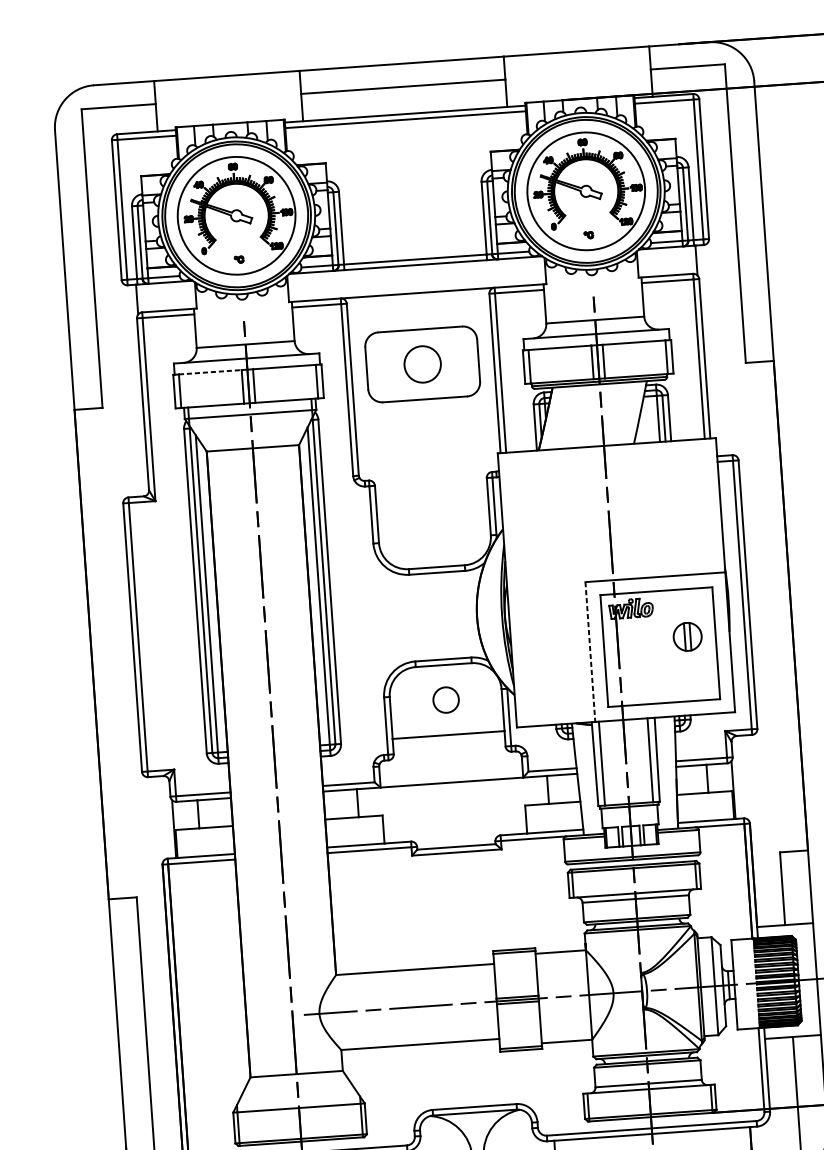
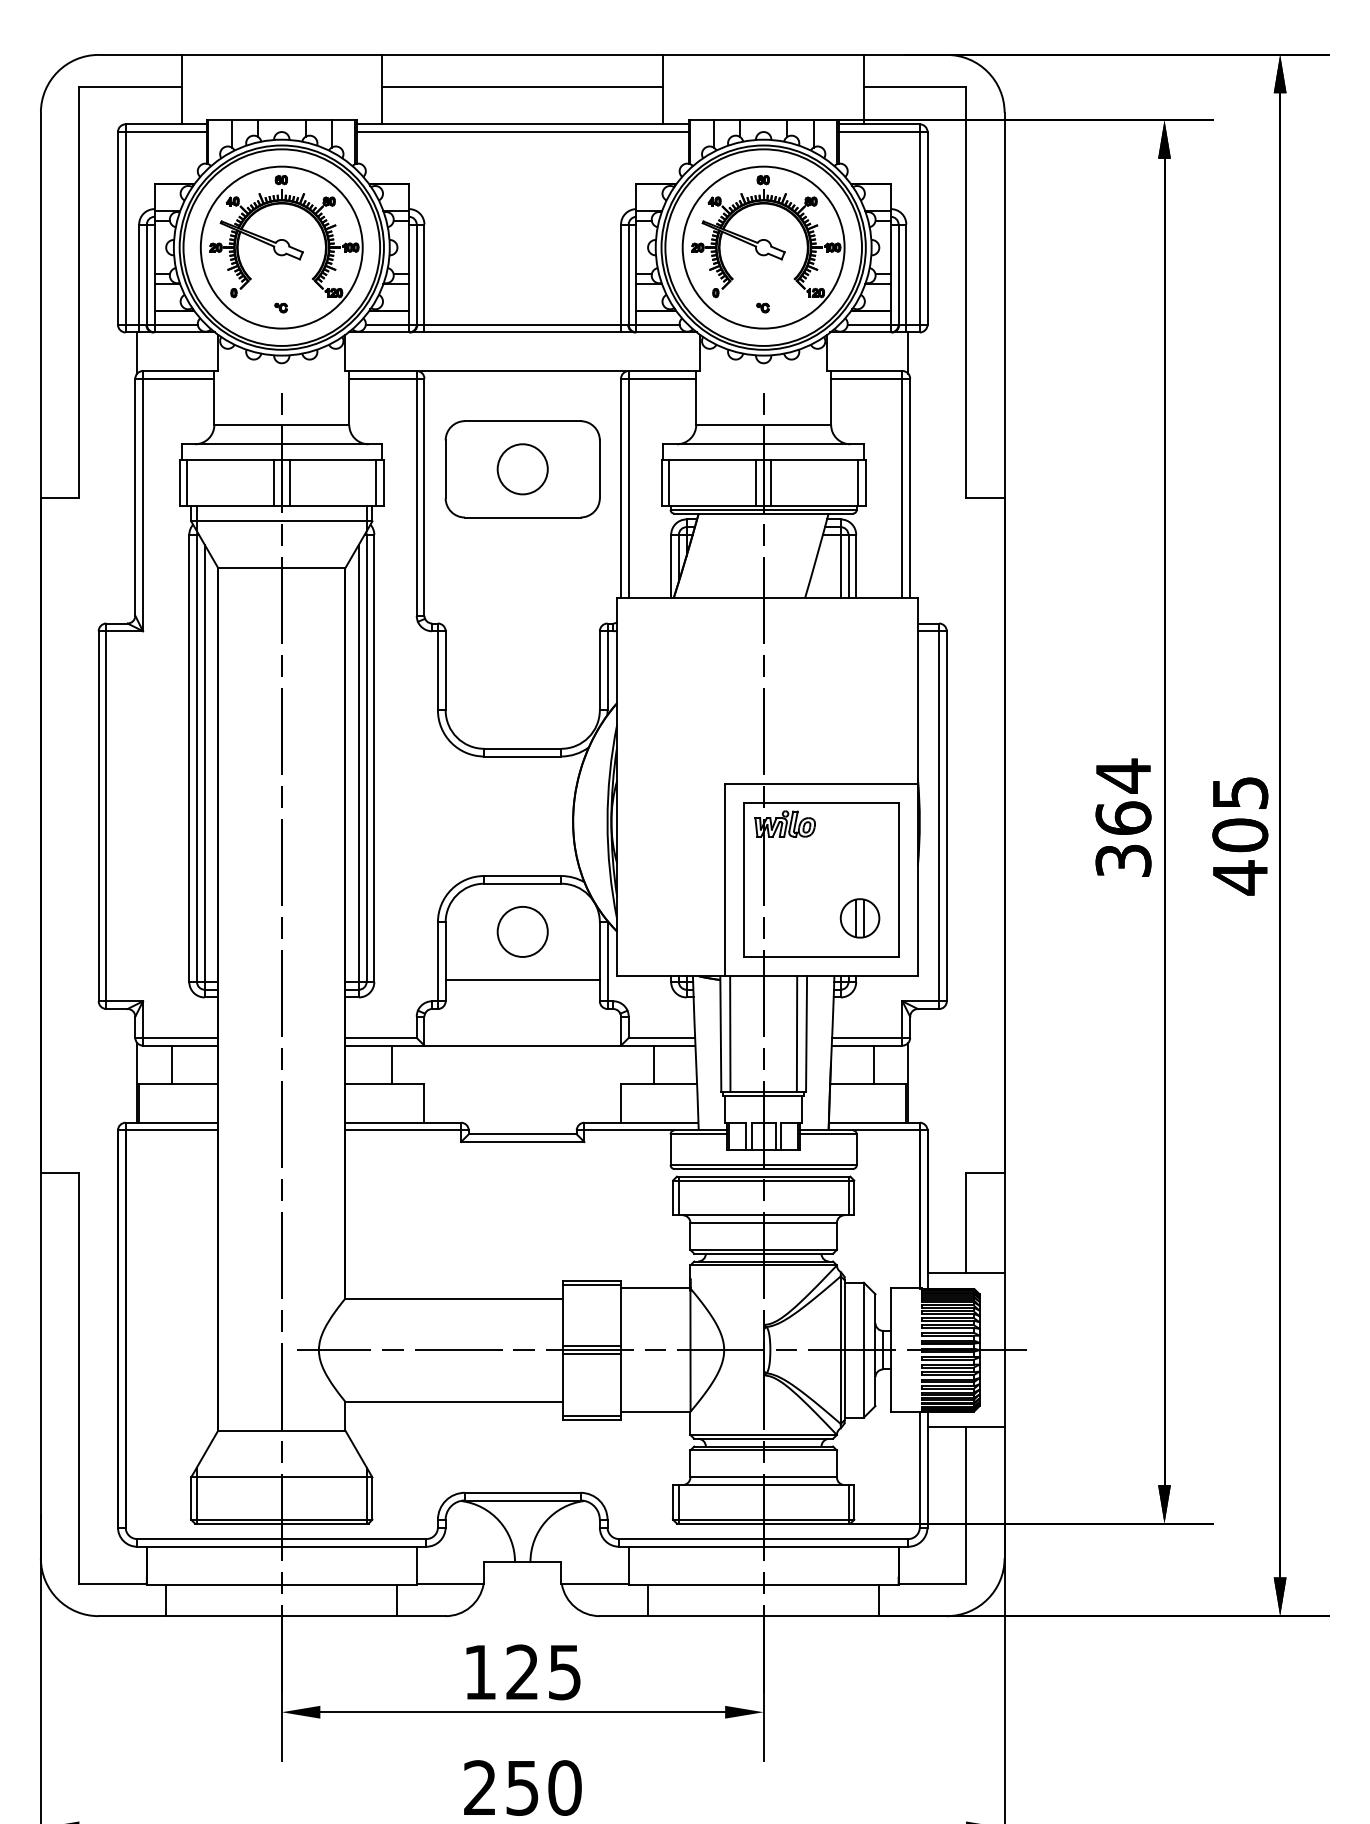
line: (210, 372) -> (231, 459), dashed -> solid
part: (687, 636) -> (859, 918), moved
line: (590, 652) -> (725, 880), dashed -> solid
circle: (445, 699) -> (522, 931), size x1.43

